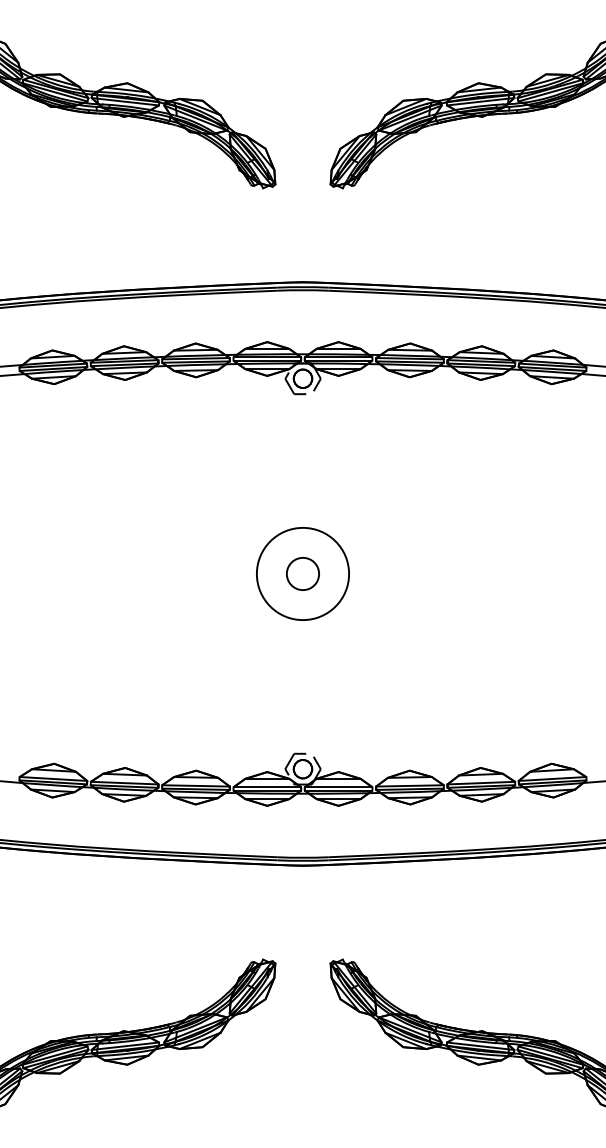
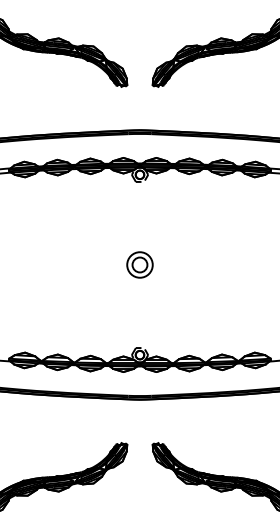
circle: (301, 572) -> (139, 264), size x0.6

